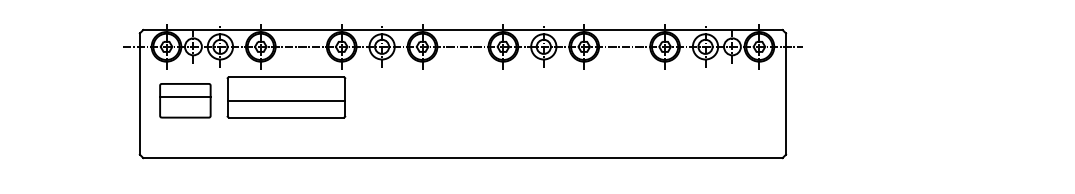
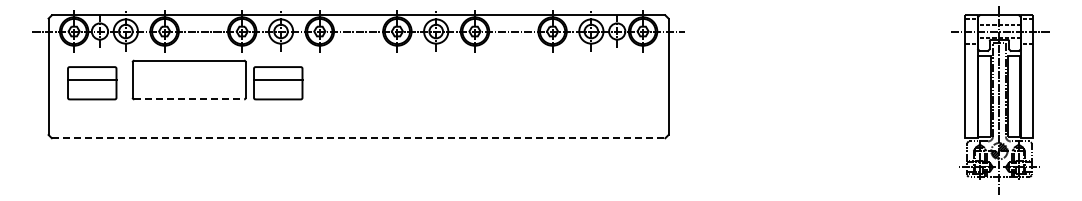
line: (285, 101) -> (188, 83), removed
part: (379, 101) -> (278, 83), added
line: (286, 117) -> (189, 99), solid -> dashed
line: (462, 158) -> (358, 138), solid -> dashed

